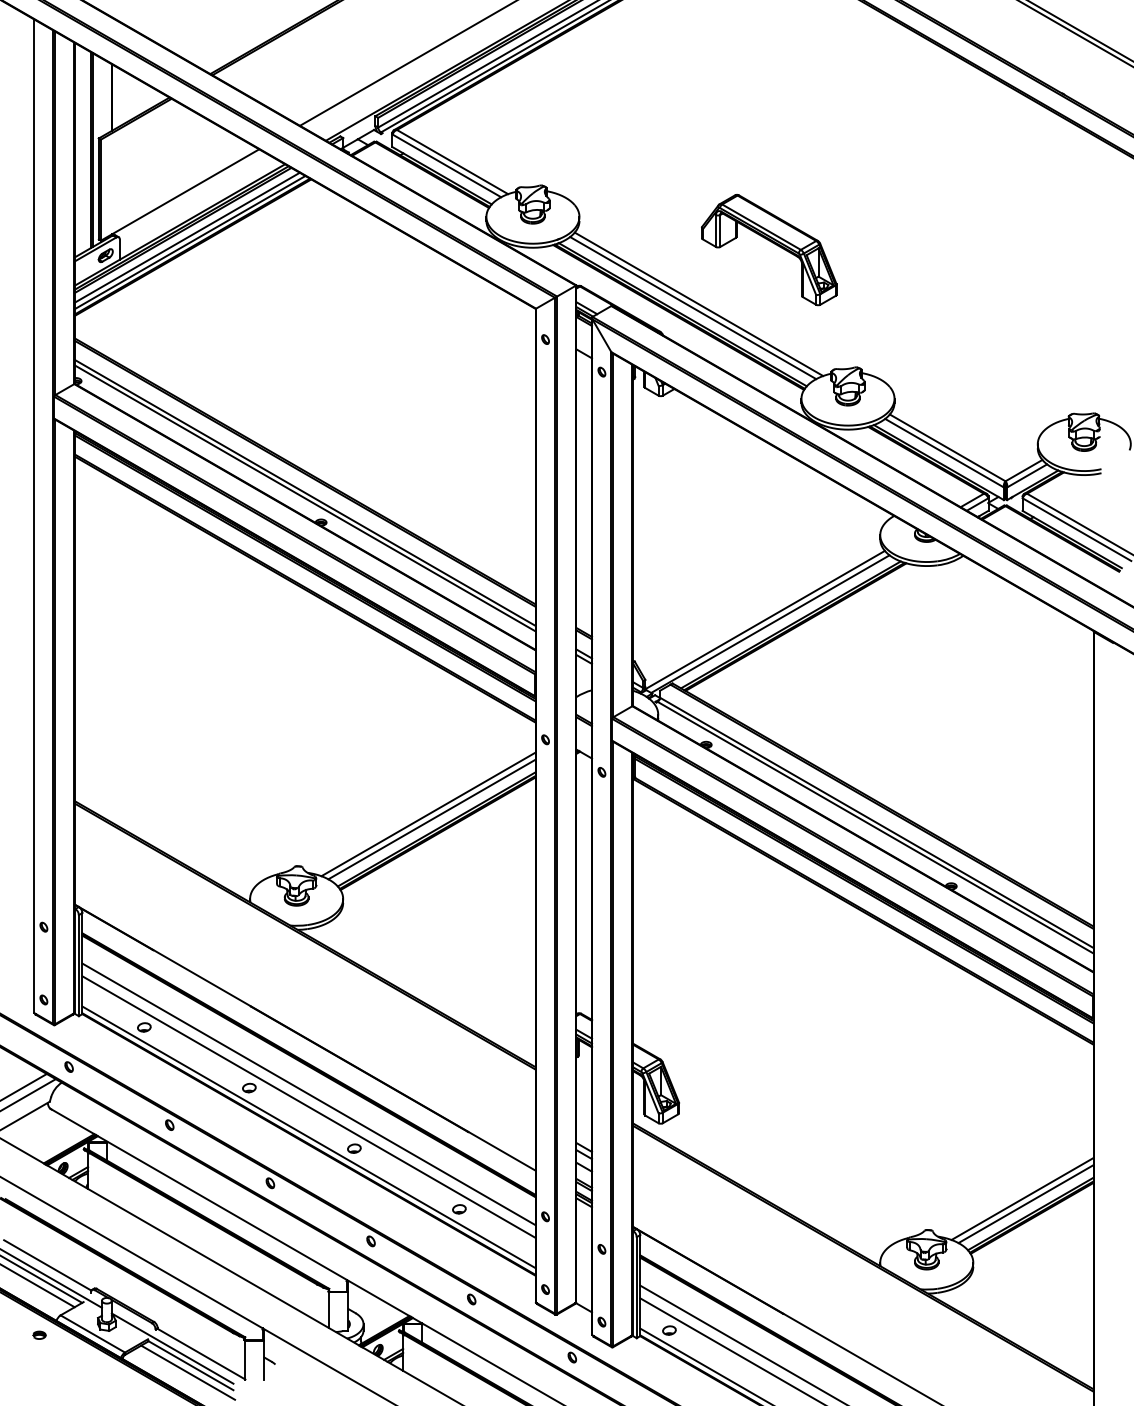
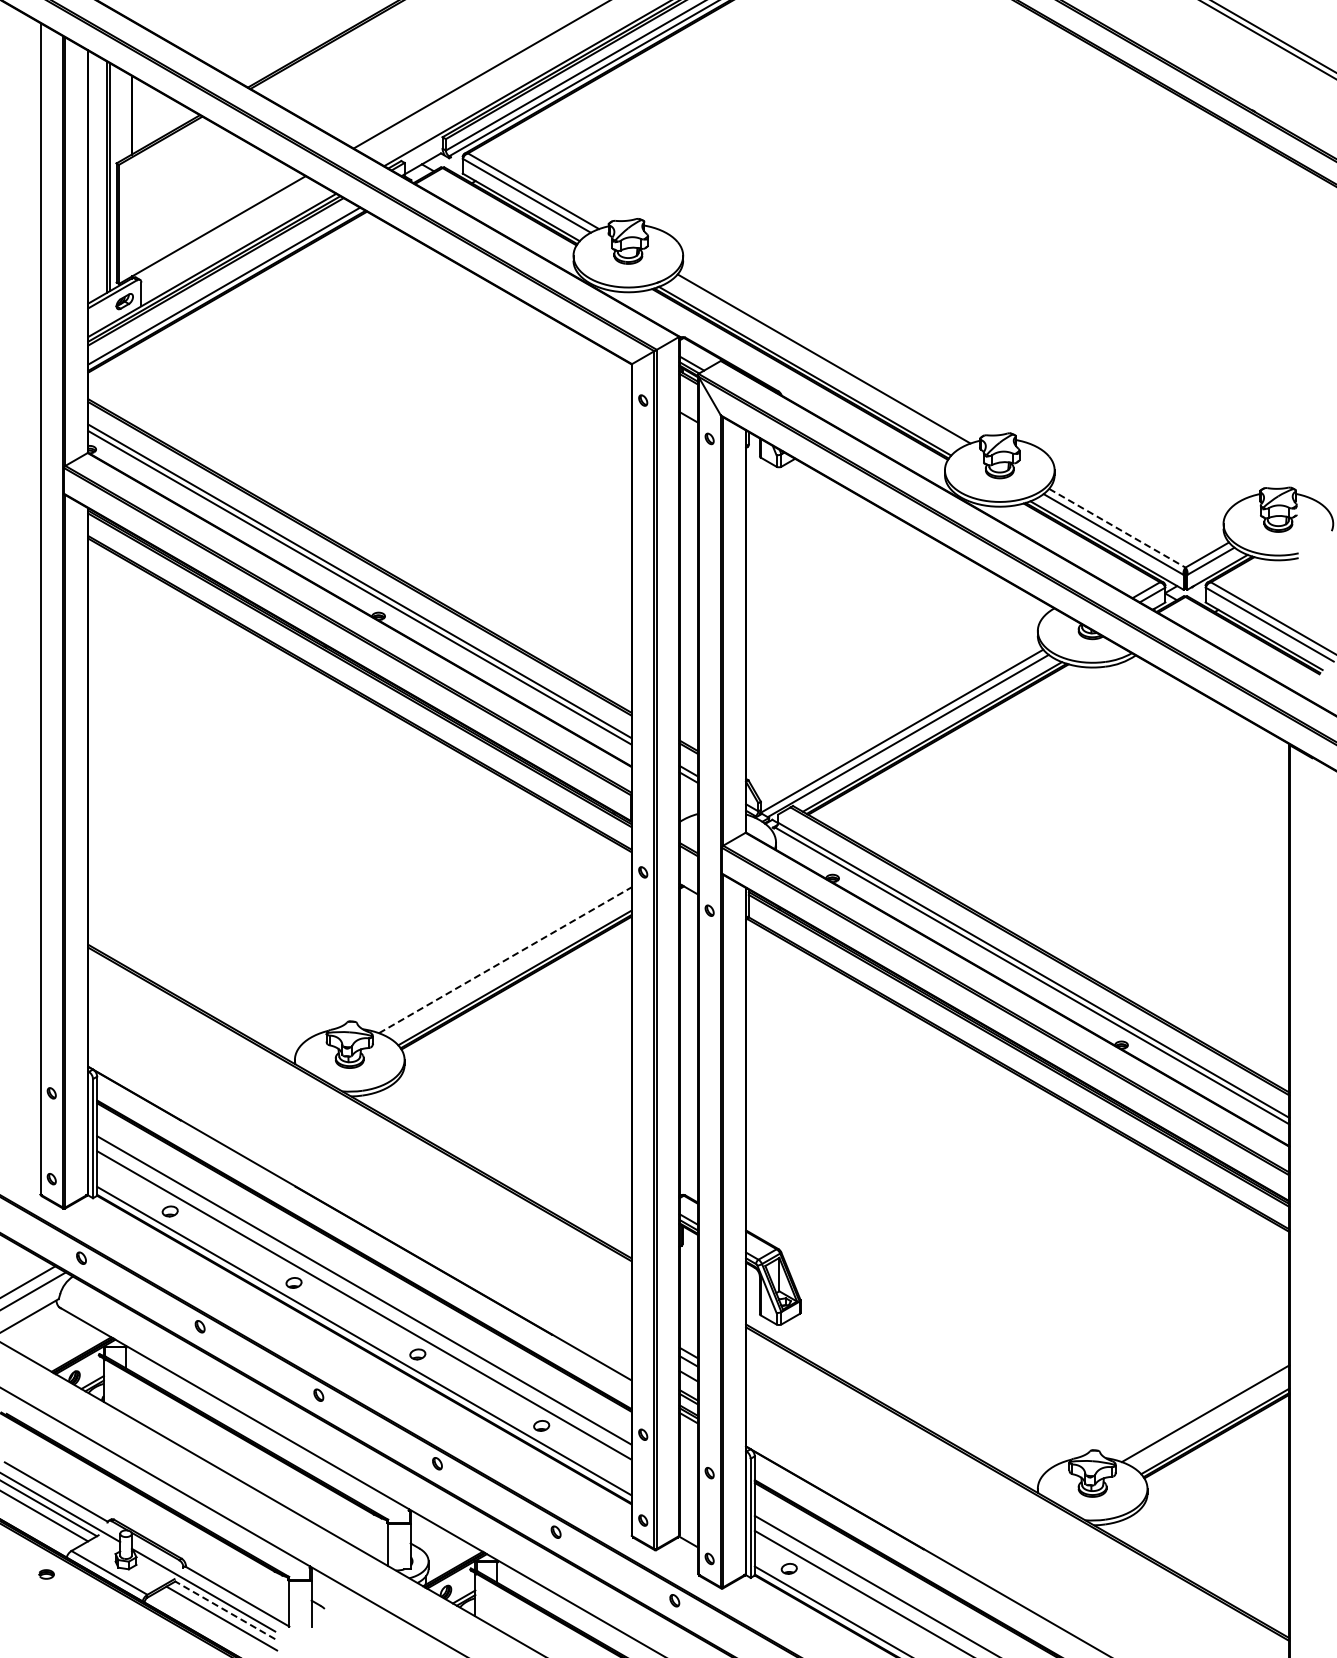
line: (187, 237) -> (220, 280), removed
part: (773, 243) -> (911, 287), removed
line: (693, 308) -> (817, 363), removed
line: (947, 448) -> (1117, 528), solid -> dashed
line: (428, 814) -> (505, 960), solid -> dashed
line: (432, 818) -> (509, 965), removed
line: (1025, 1203) -> (1209, 1419), removed
line: (190, 1365) -> (224, 1609), solid -> dashed

